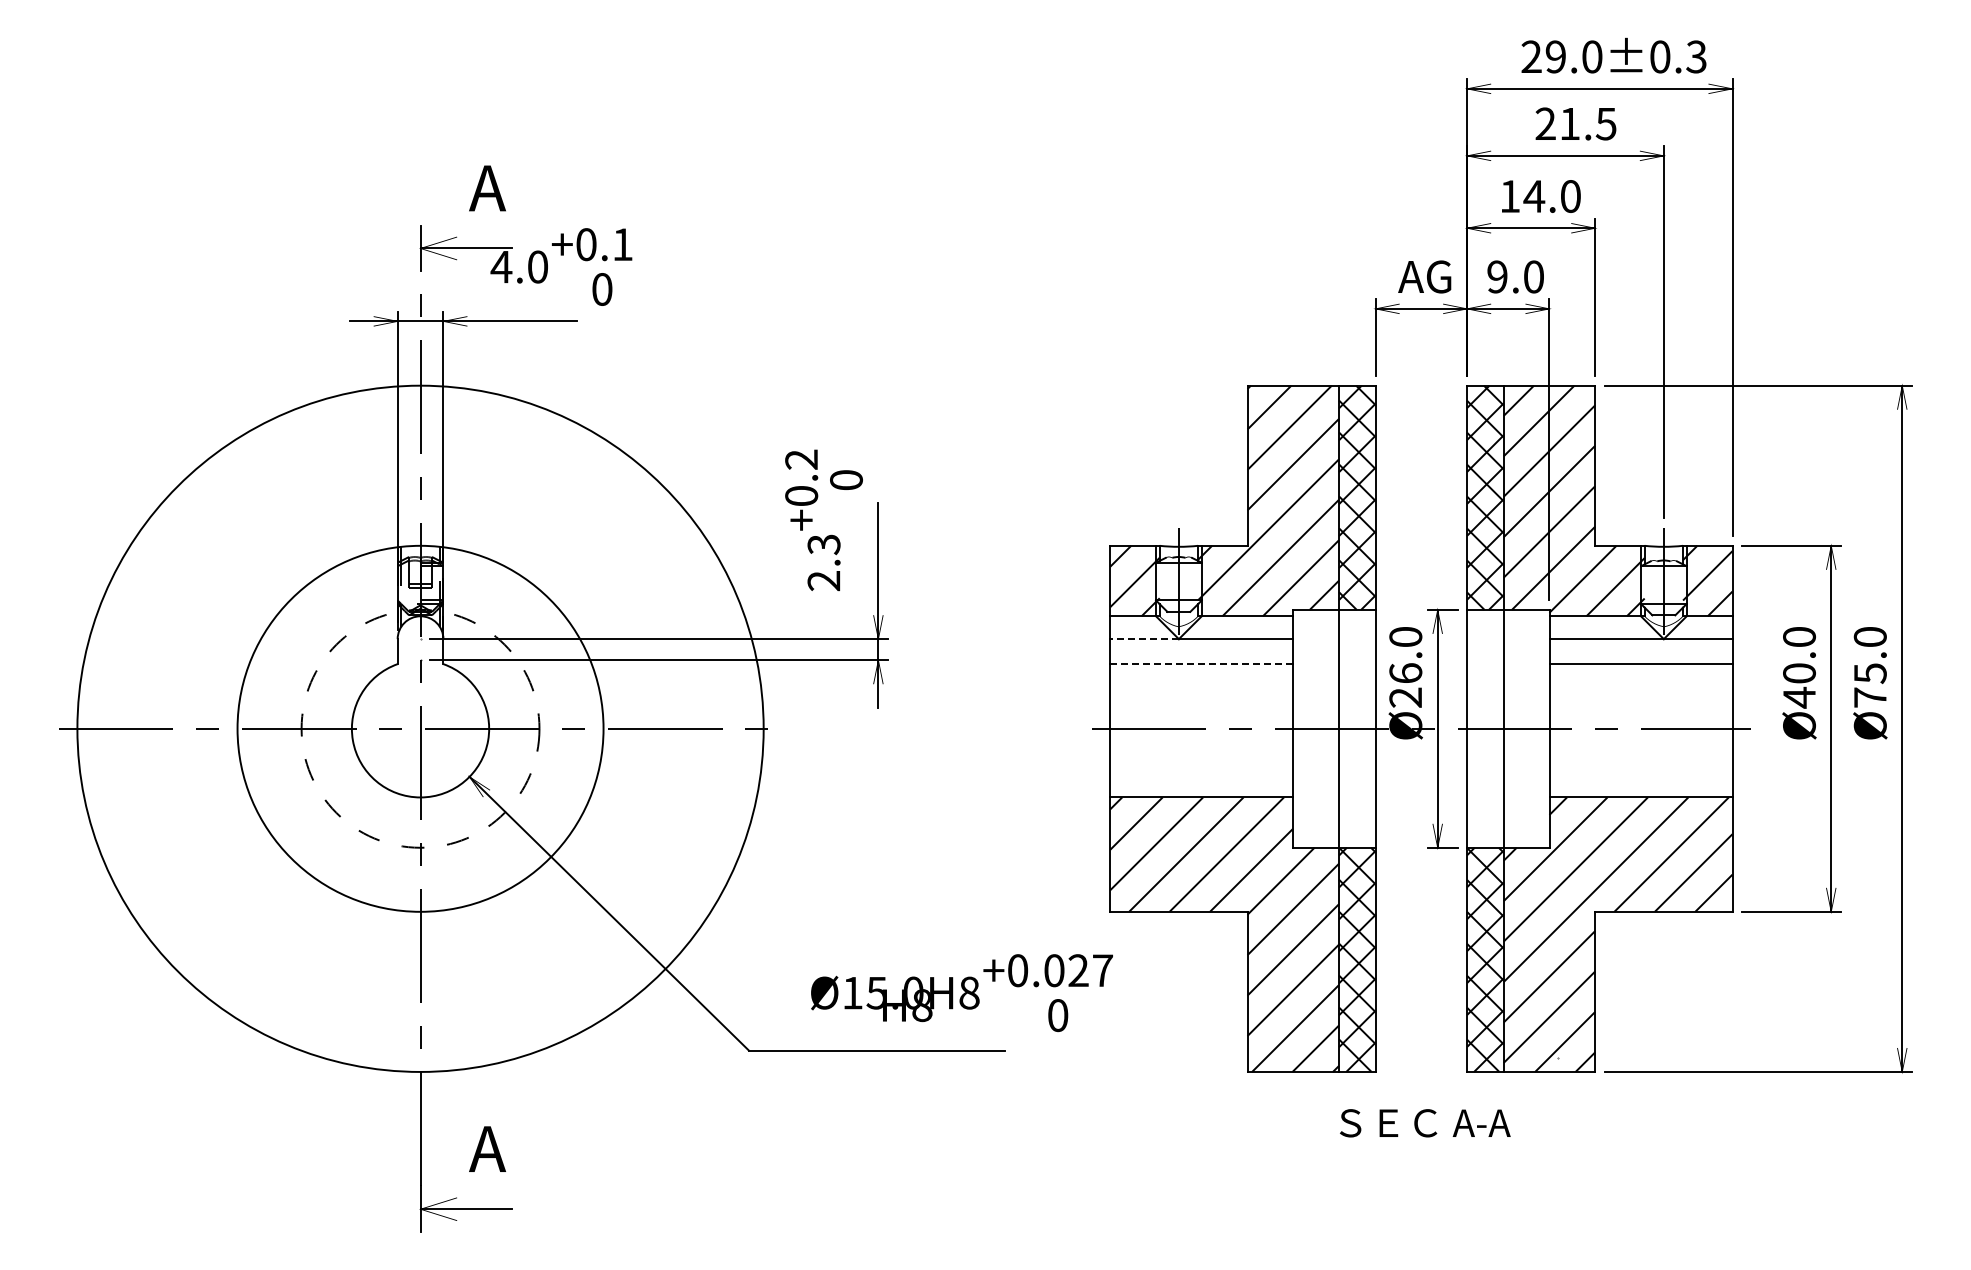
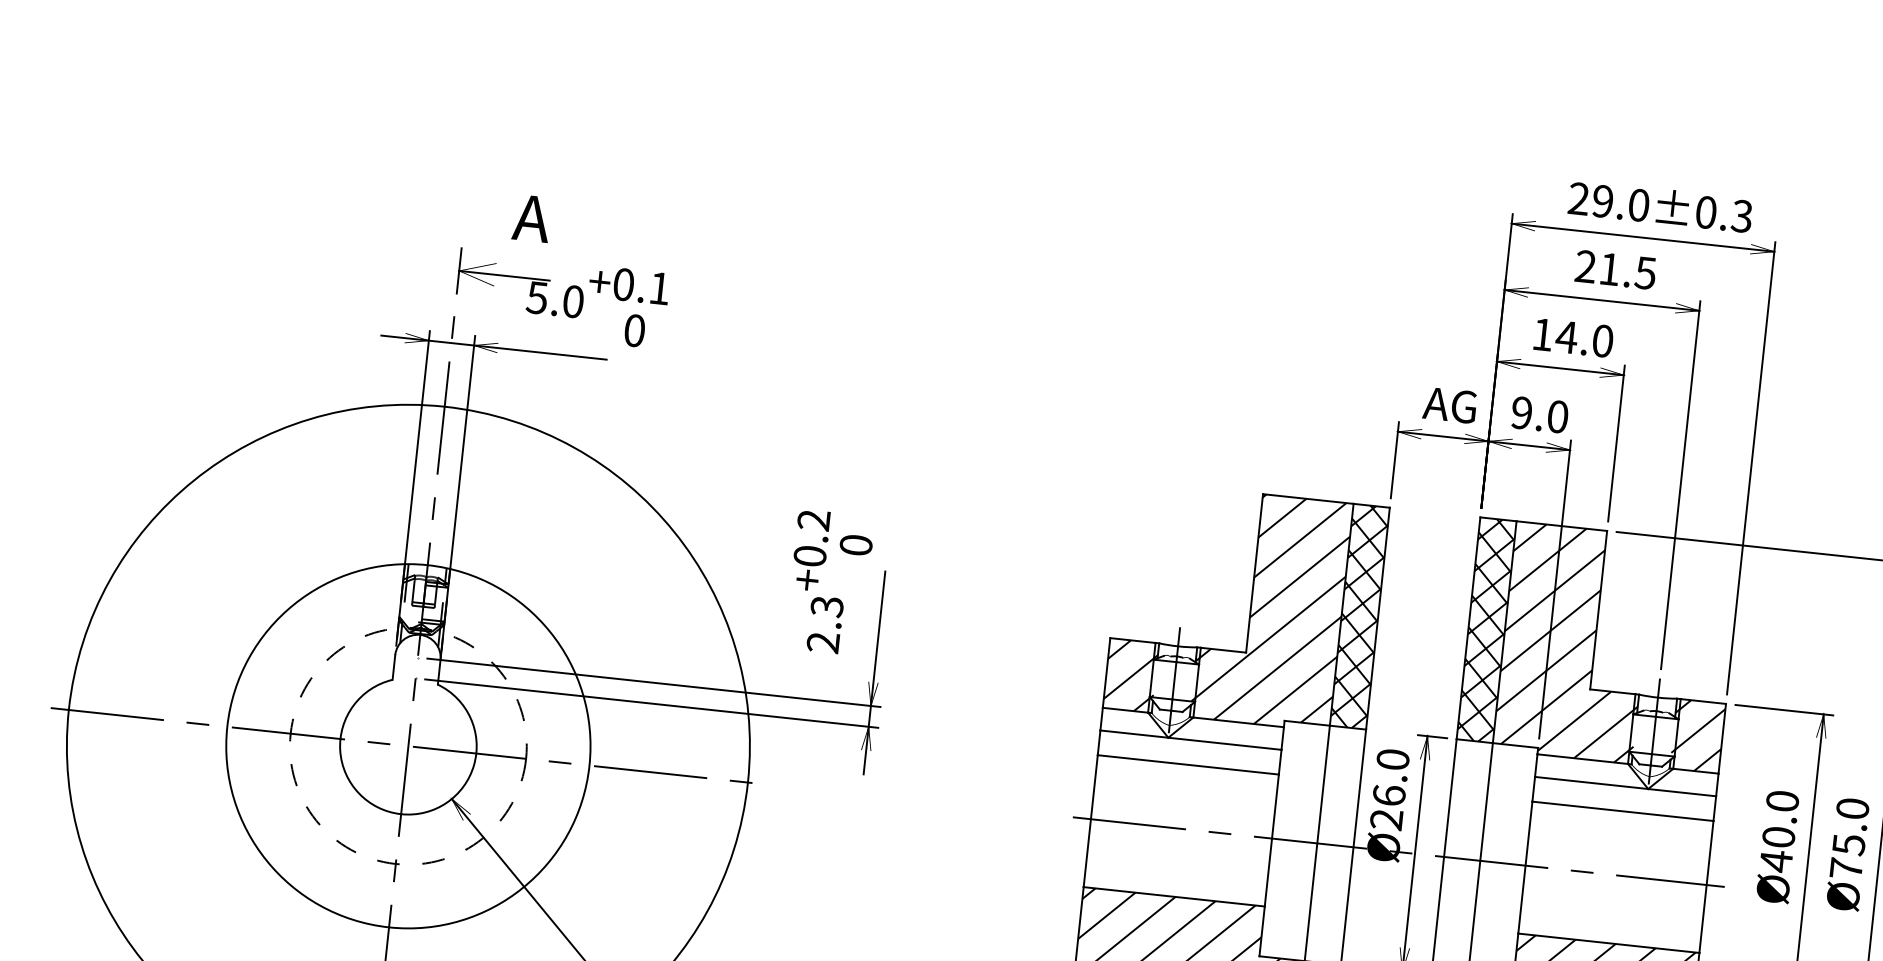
text: (501, 267) -> (537, 298), 4.0 -> 5.0
line: (1144, 639) -> (1134, 734), dashed -> solid
line: (1201, 664) -> (1188, 765), dashed -> solid

